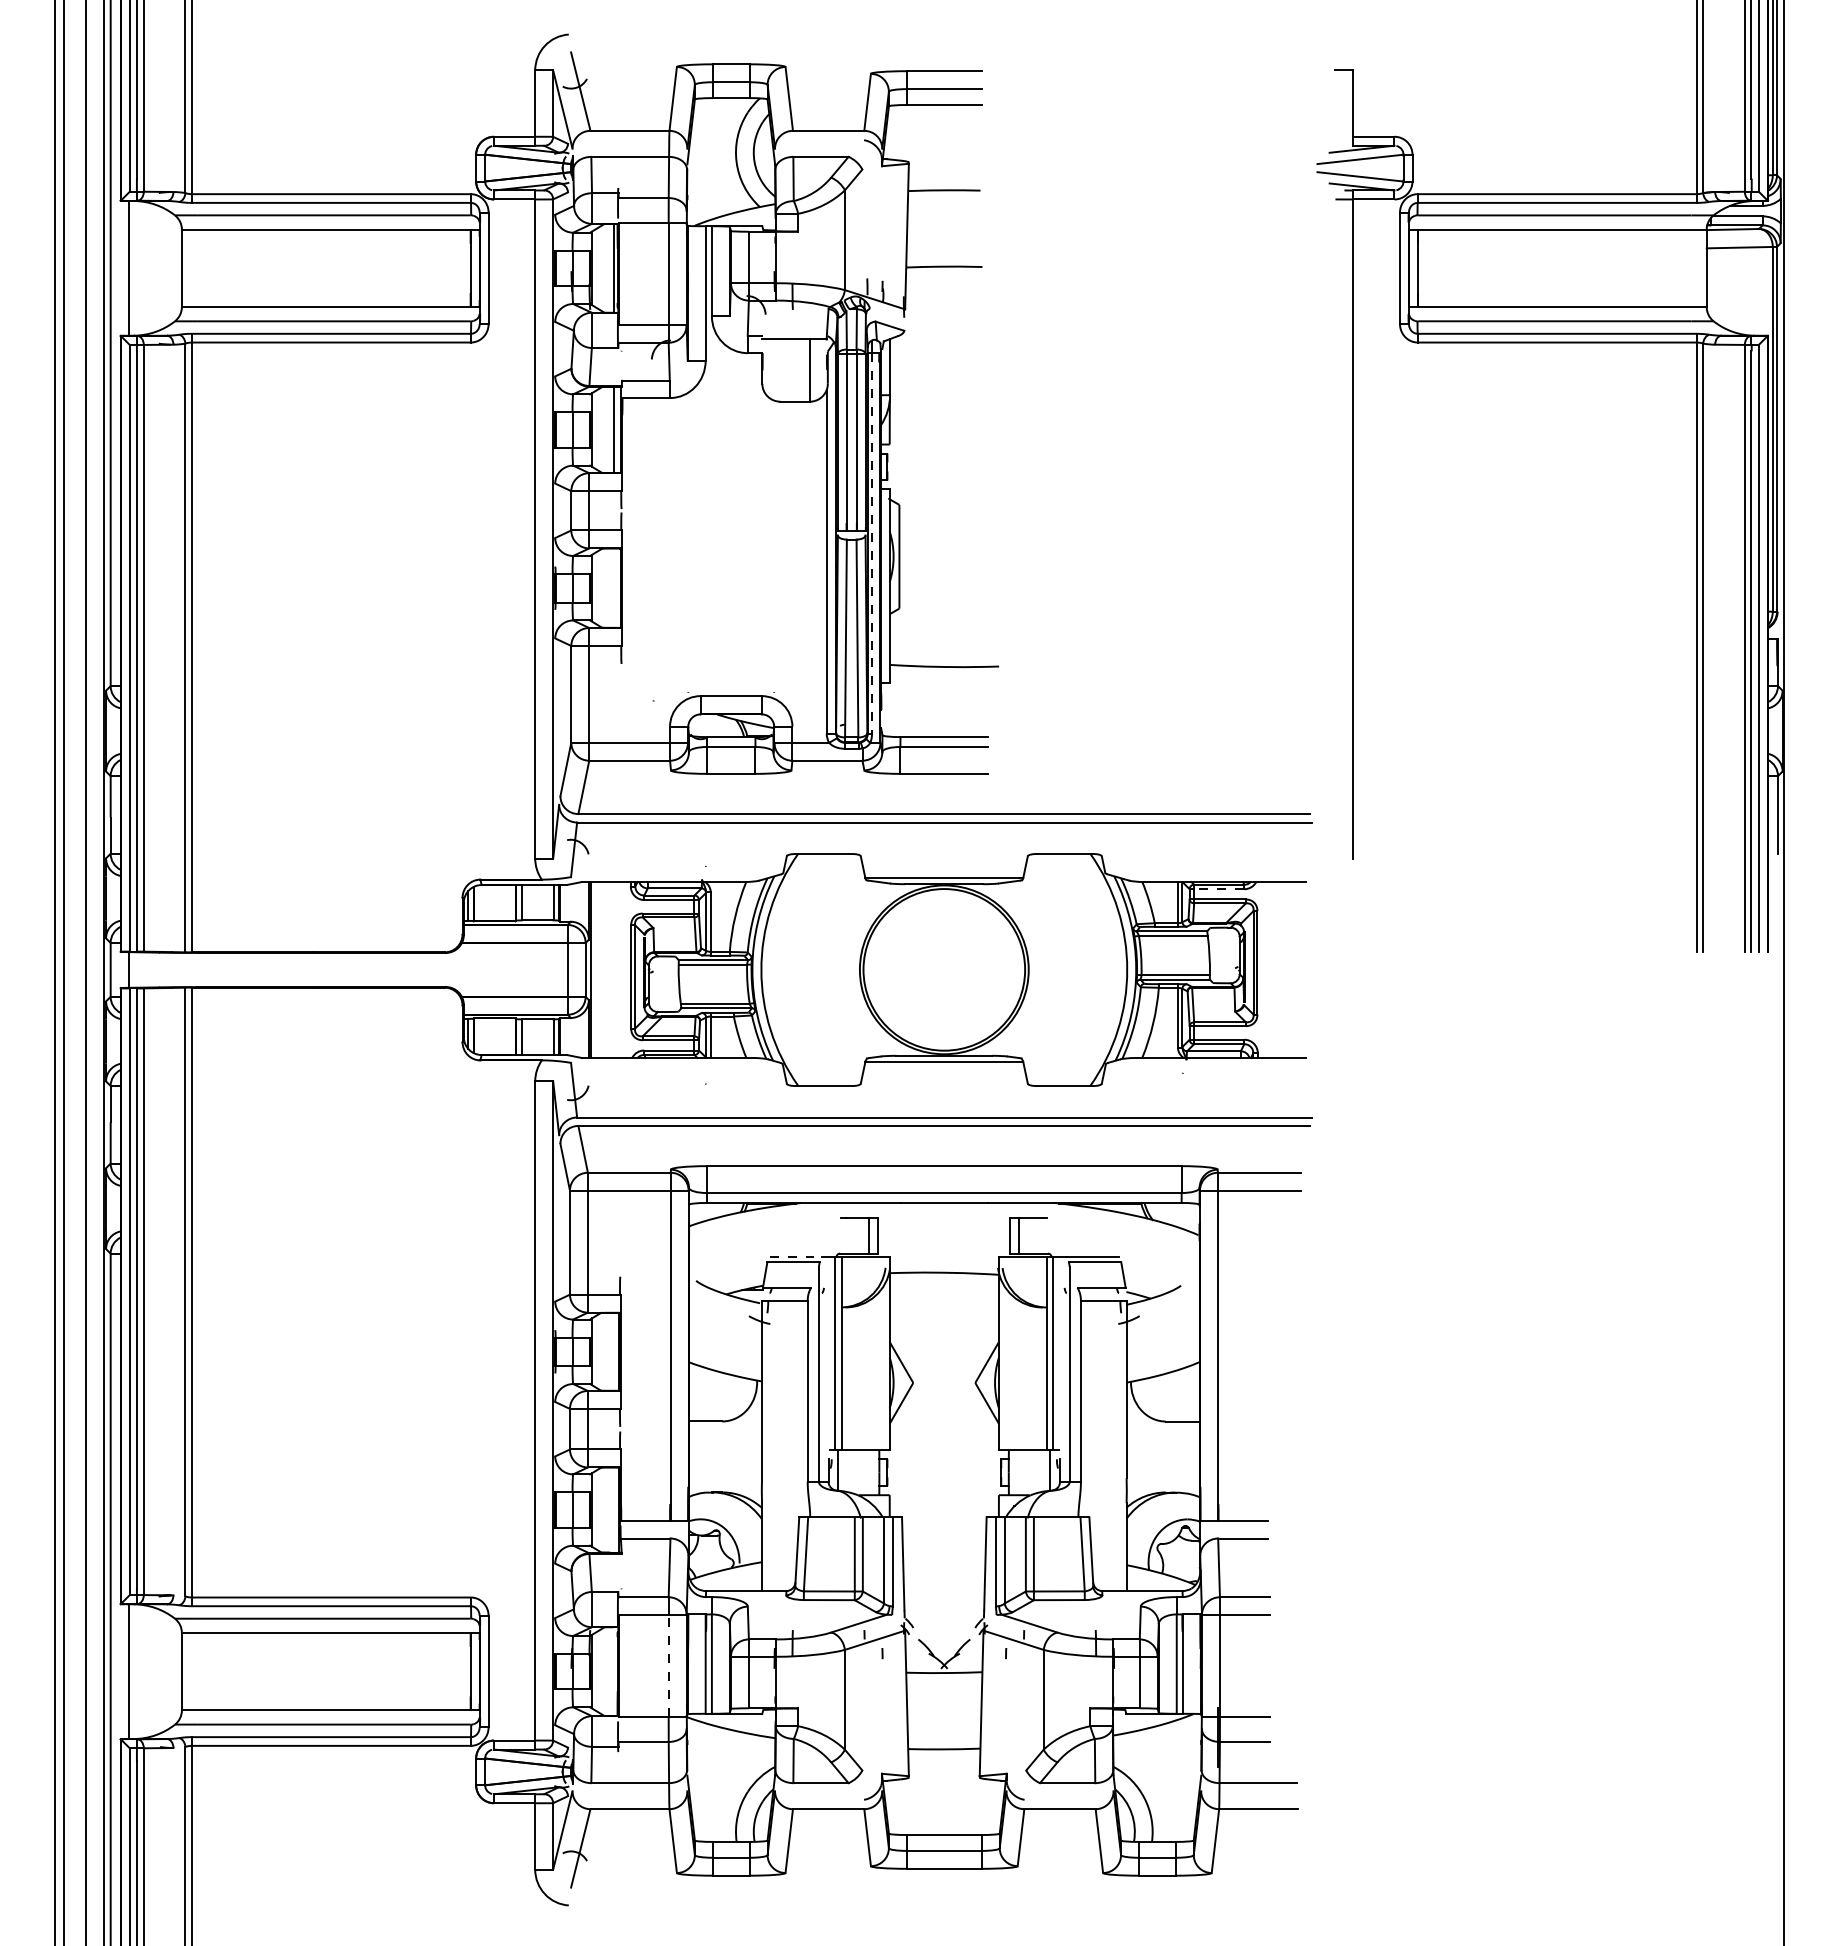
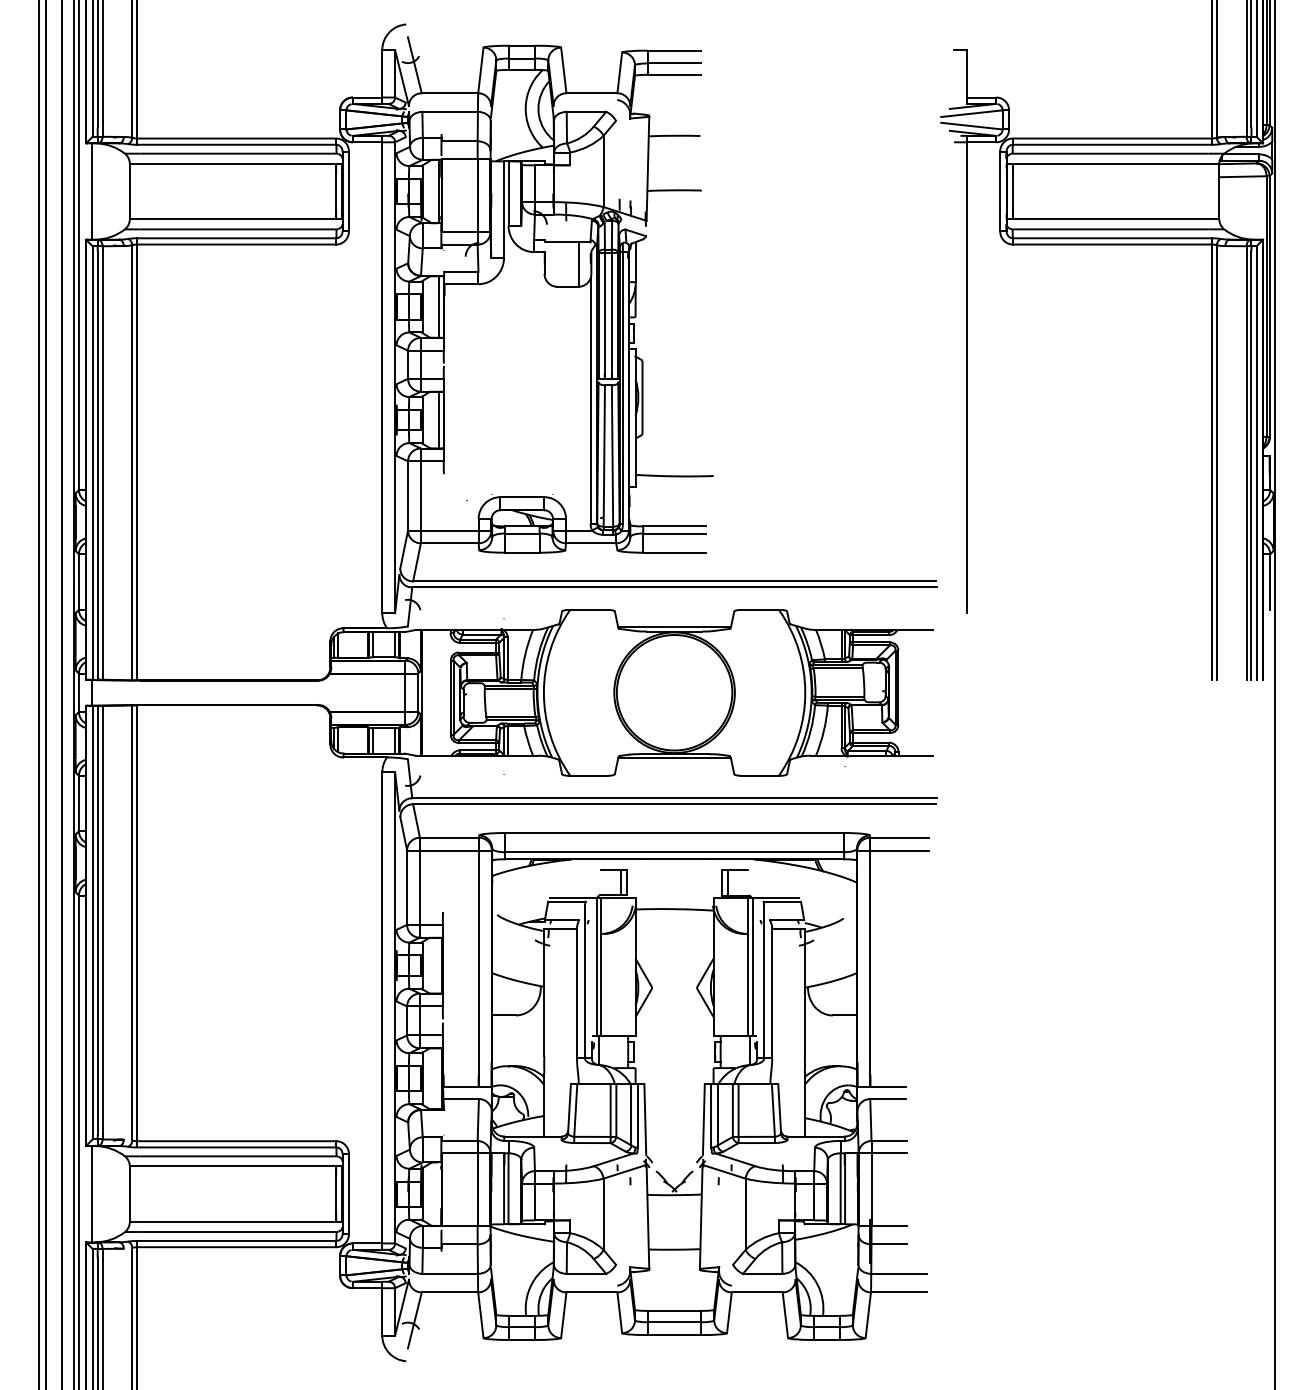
line: (872, 543) -> (623, 388), dashed -> solid
line: (614, 587) -> (438, 419), added
line: (1218, 889) -> (870, 635), dashed -> solid
line: (796, 1257) -> (568, 898), dashed -> solid
line: (668, 1665) -> (477, 1189), dashed -> solid

